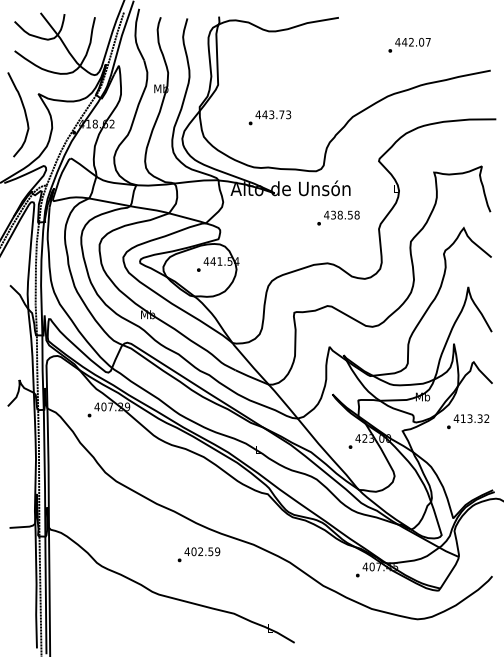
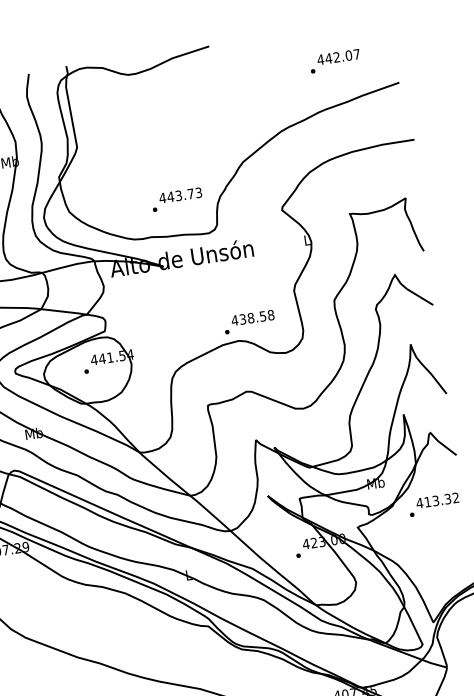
text: (409, 45) -> (335, 61), moved
text: (269, 117) -> (176, 199), moved
text: (338, 217) -> (249, 321), moved

